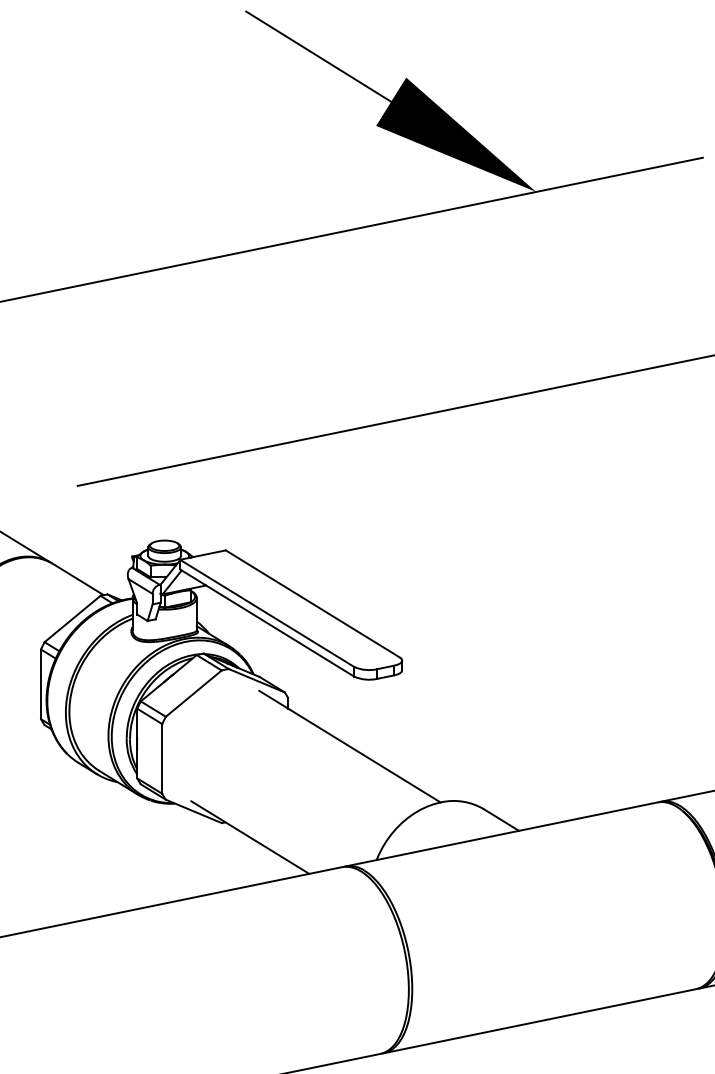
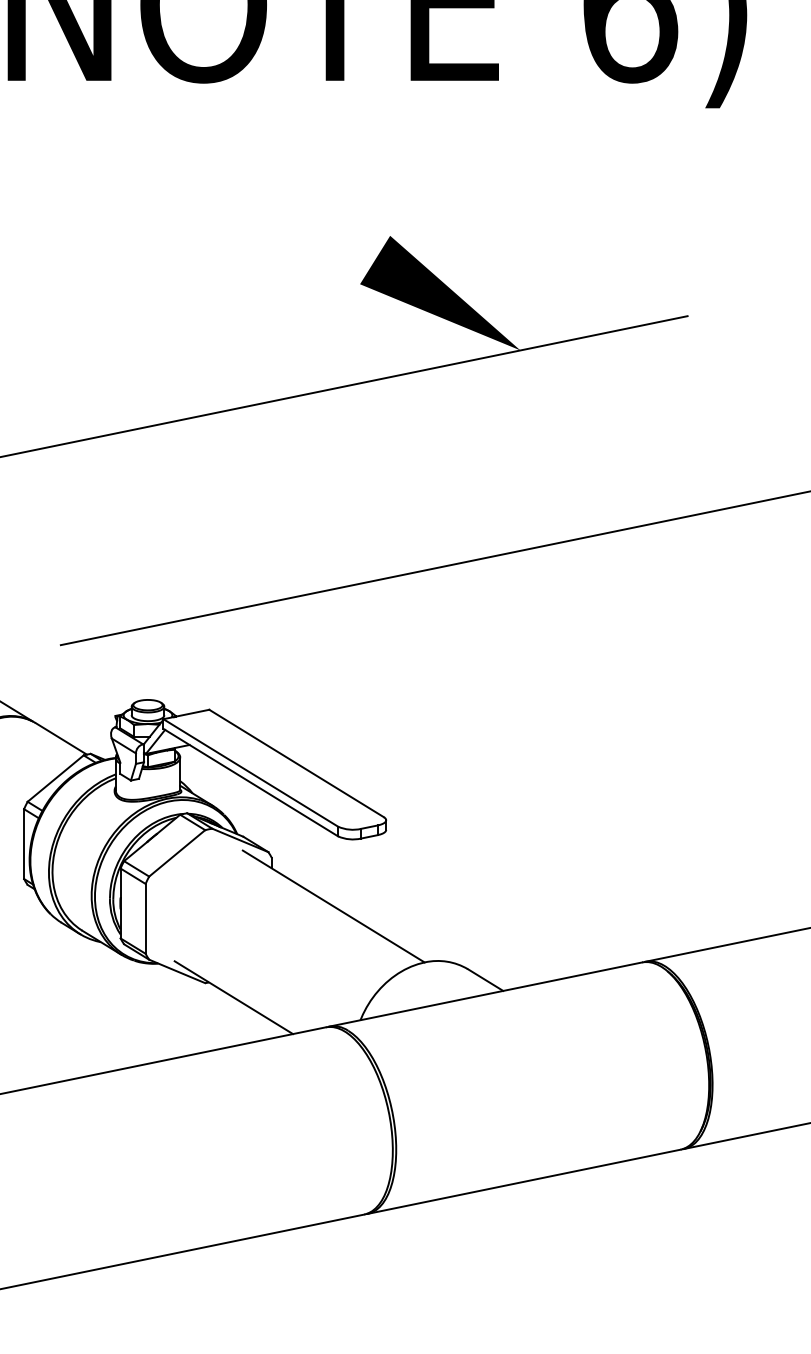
line: (318, 56) -> (302, 214), removed

